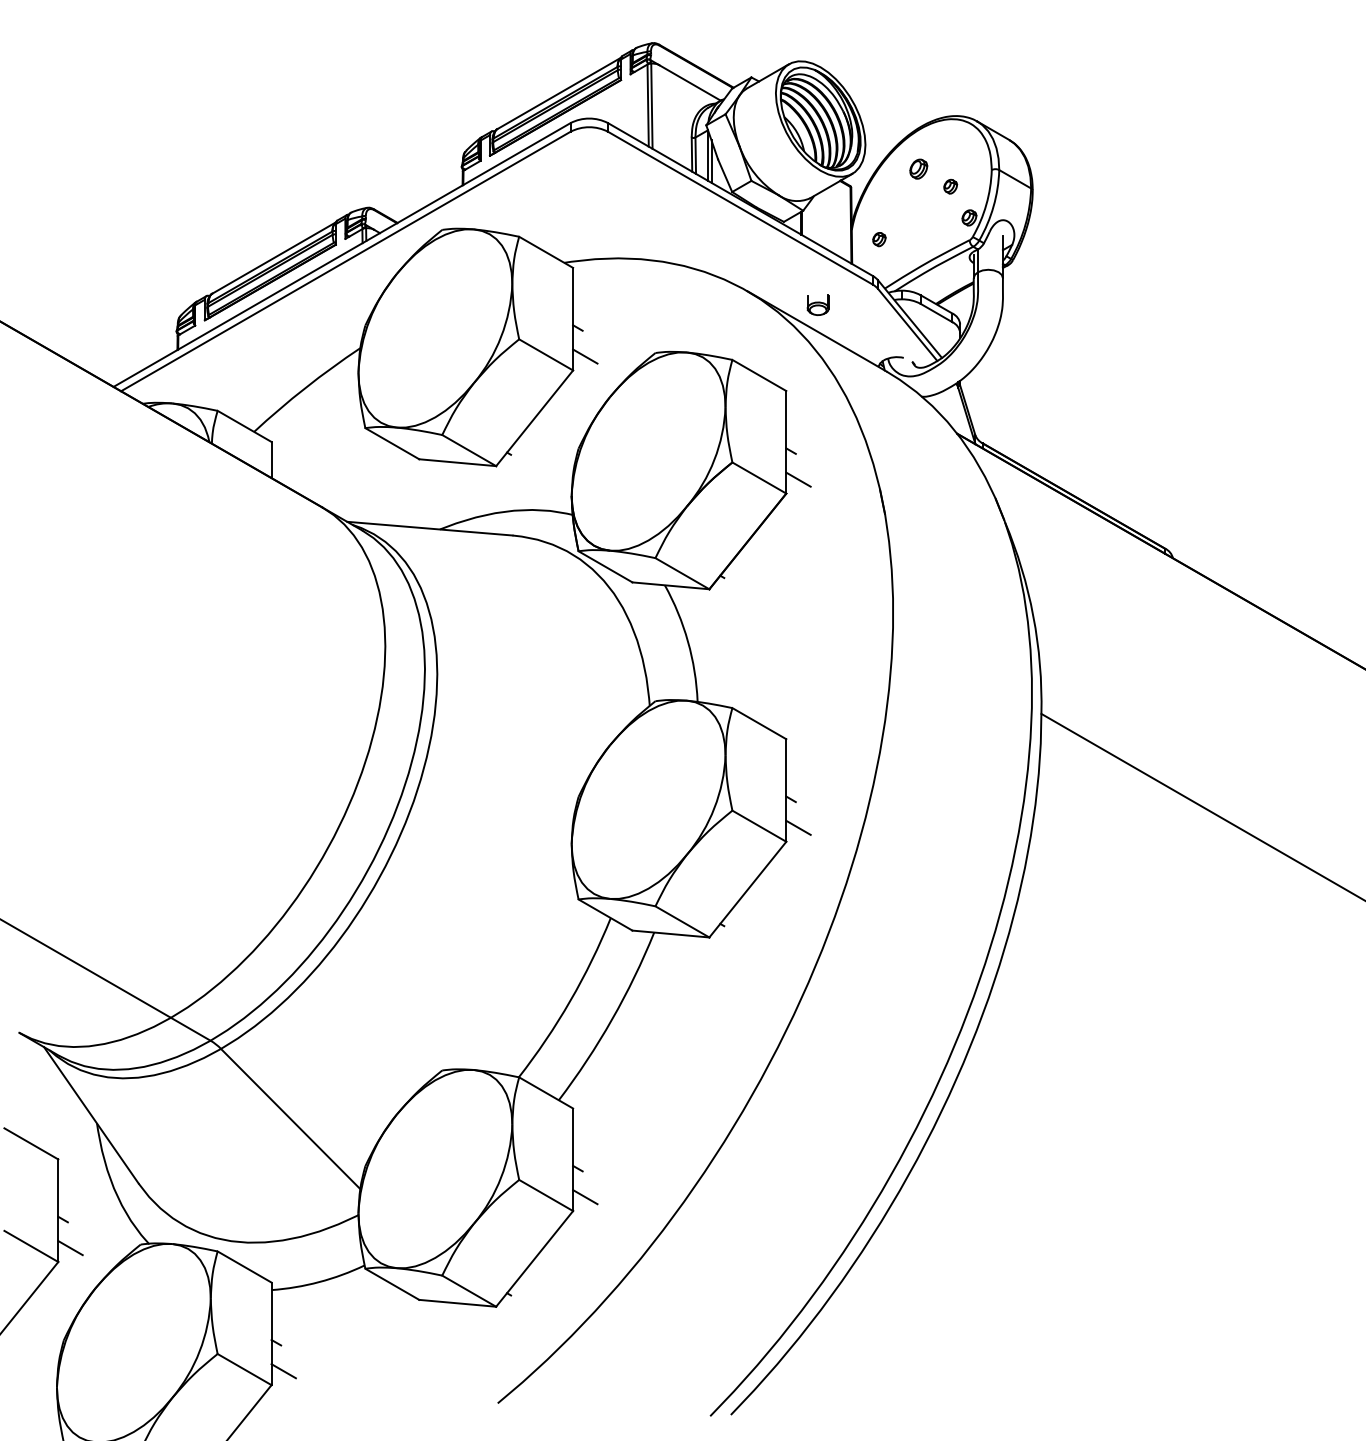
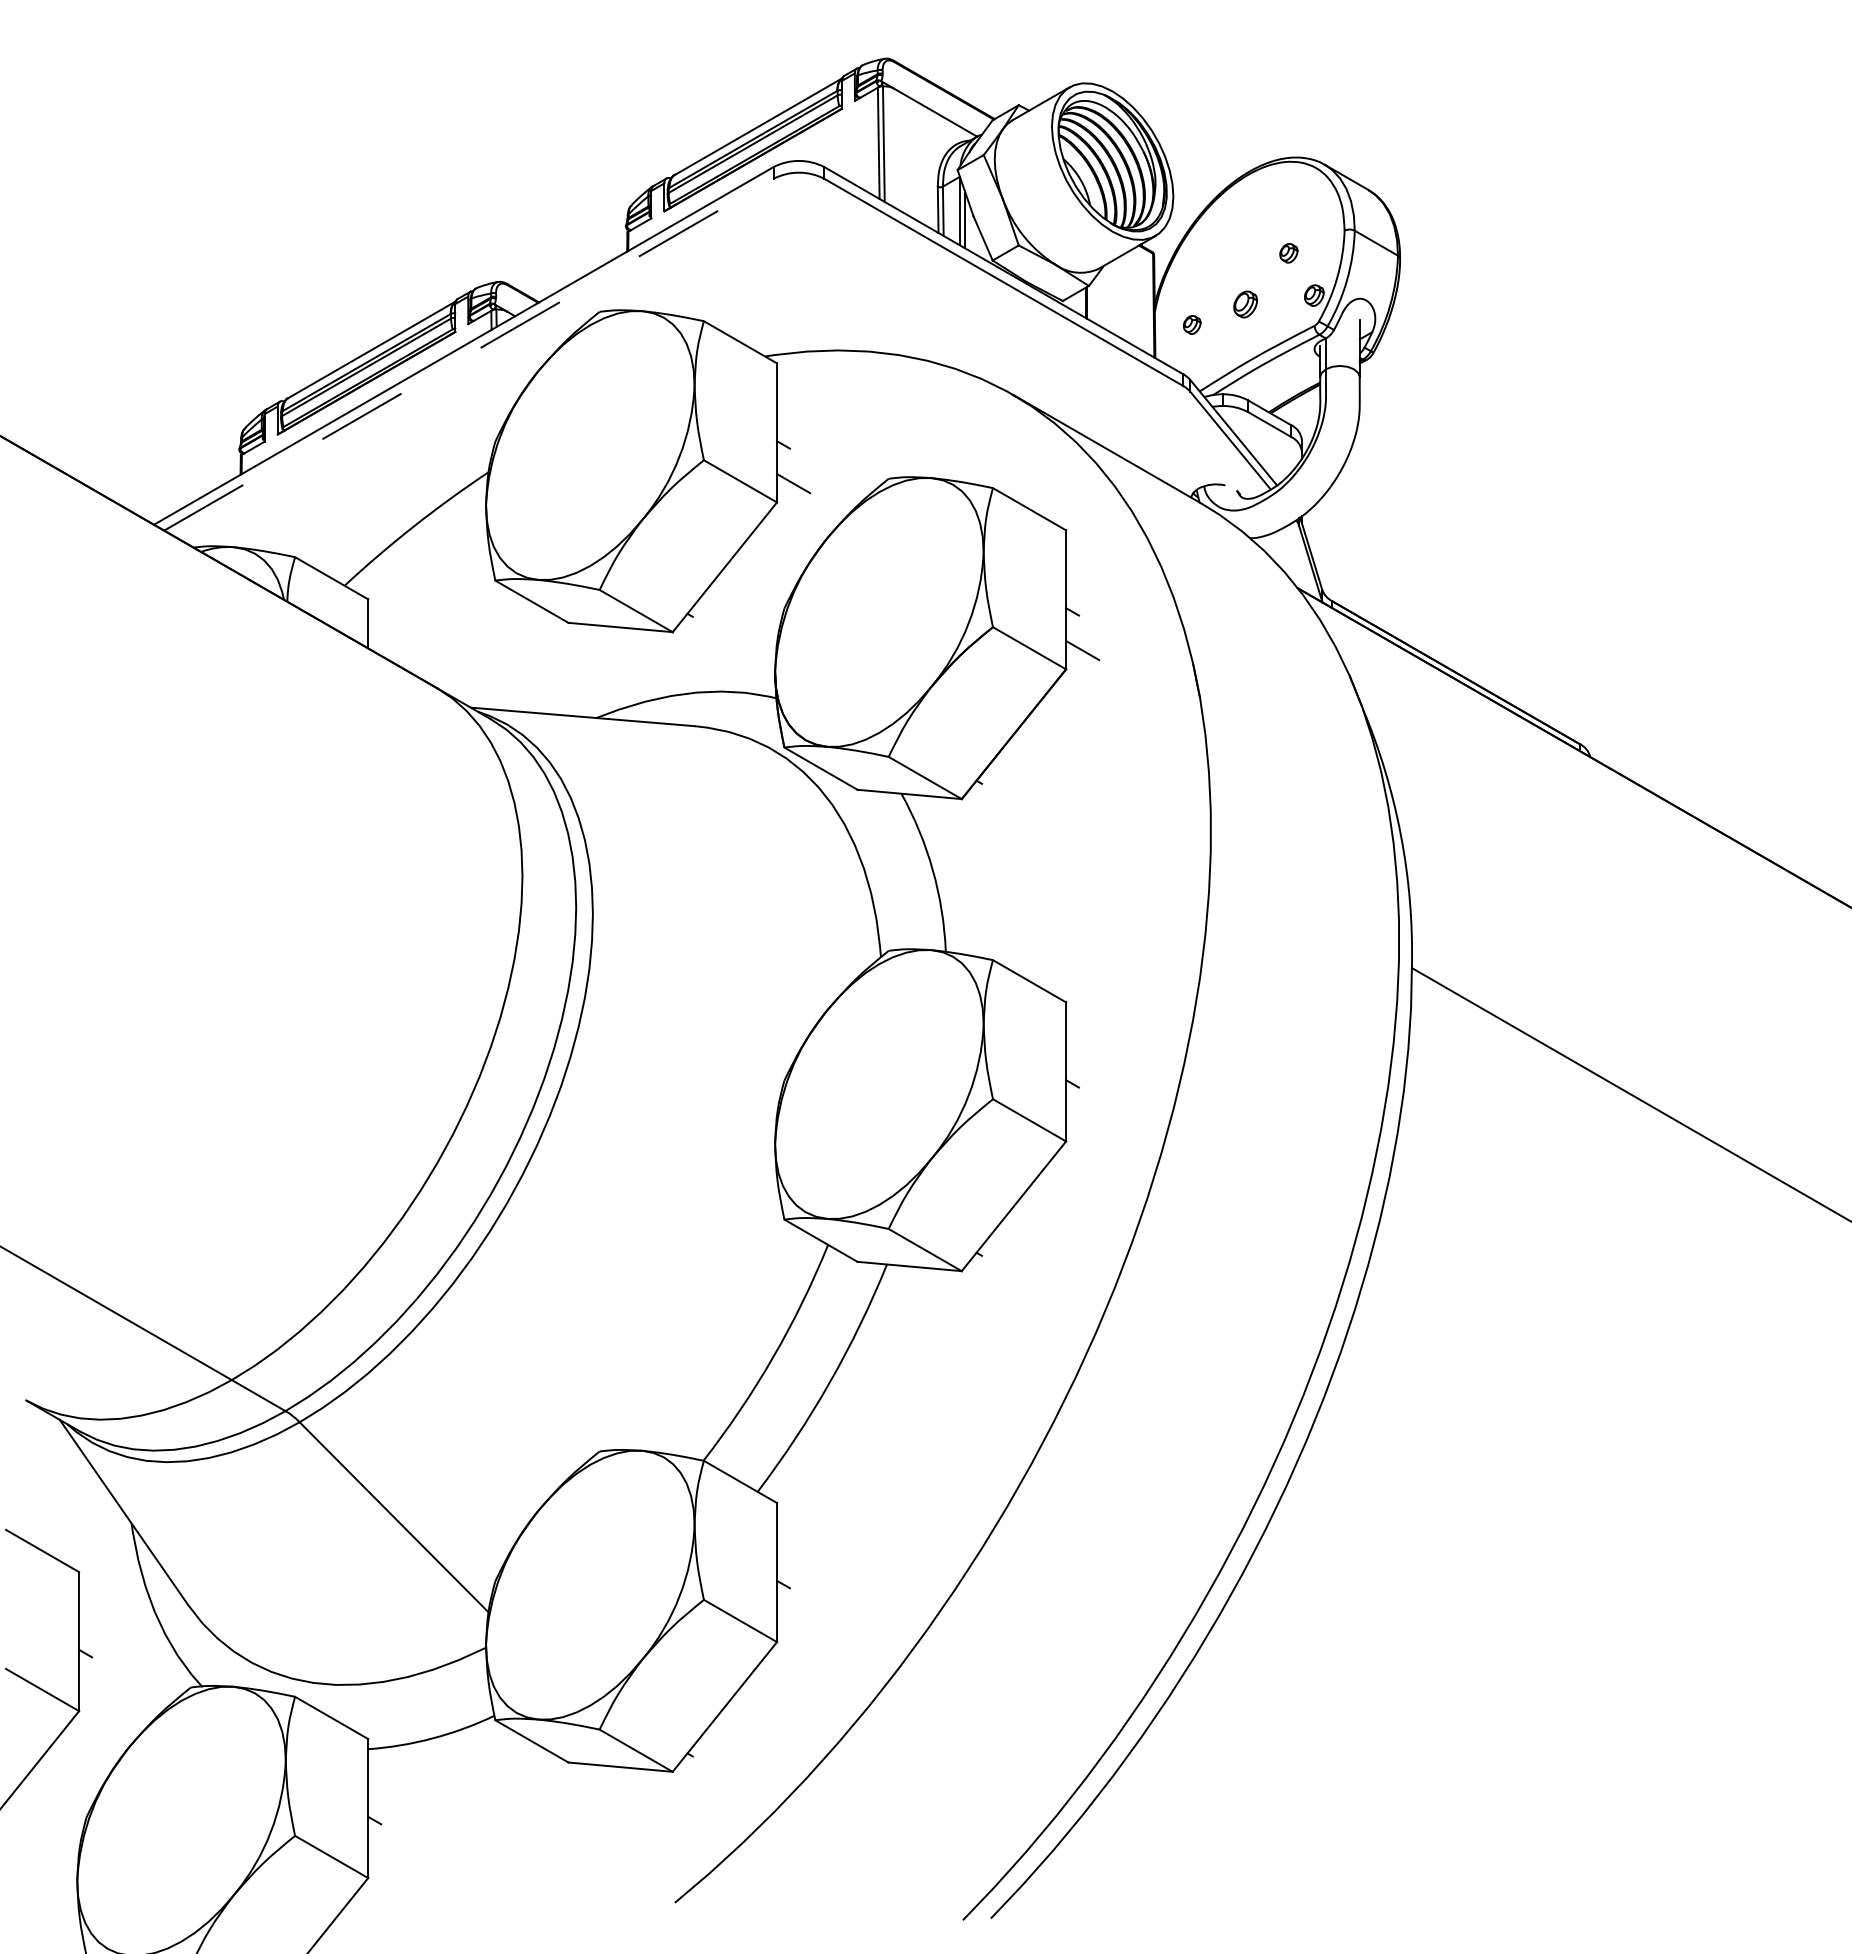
part: (918, 169) -> (1245, 304), moved
line: (345, 261) -> (468, 354), solid -> dashed
part: (818, 304) -> (1109, 413), removed
line: (798, 827) -> (1082, 1122), removed
line: (585, 1196) -> (793, 1622), removed
line: (70, 1247) -> (95, 1691), removed
line: (283, 1370) -> (384, 1858), removed

